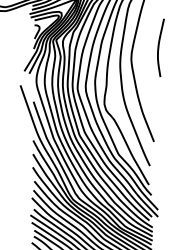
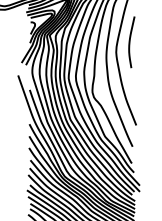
curve: (159, 47) -> (130, 41), moved

